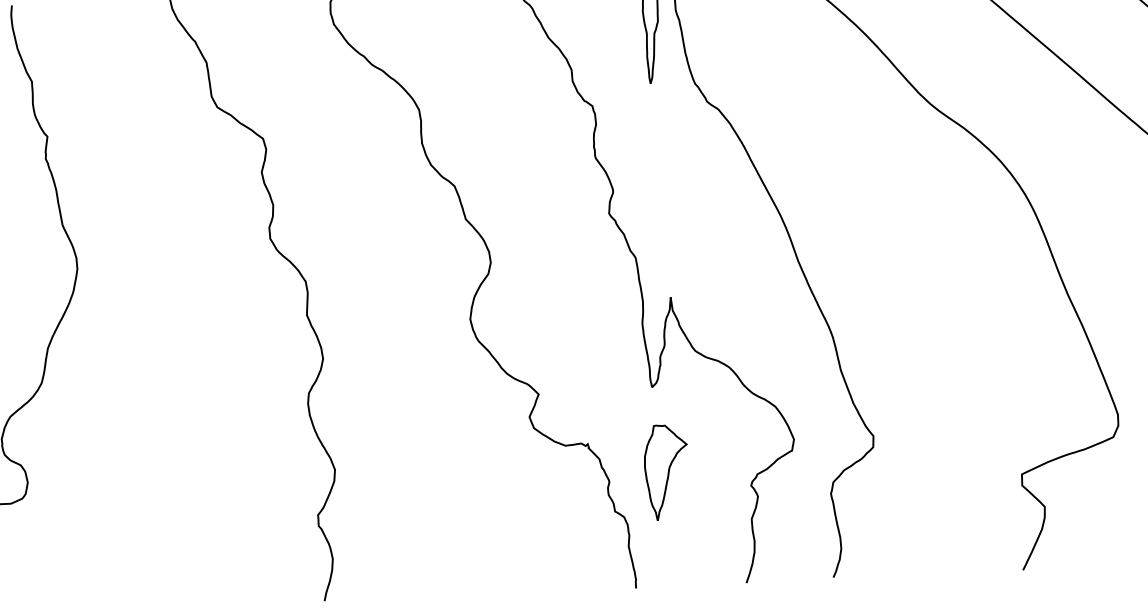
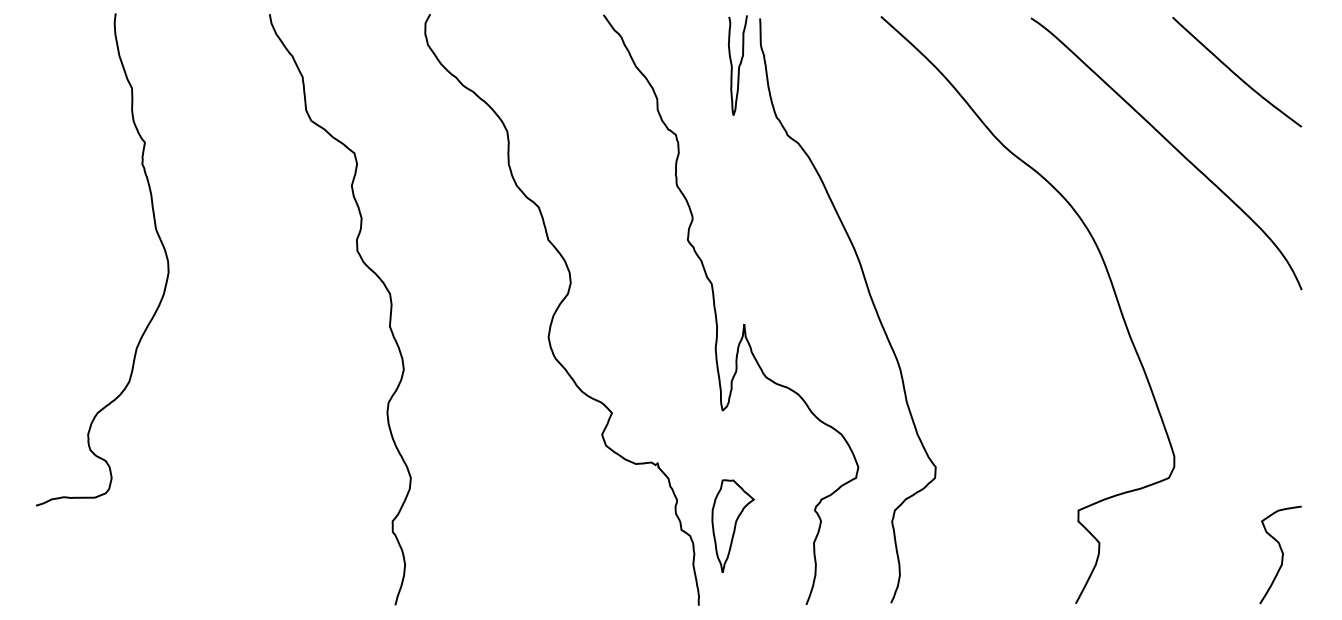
part: (665, 471) -> (732, 525), moved

